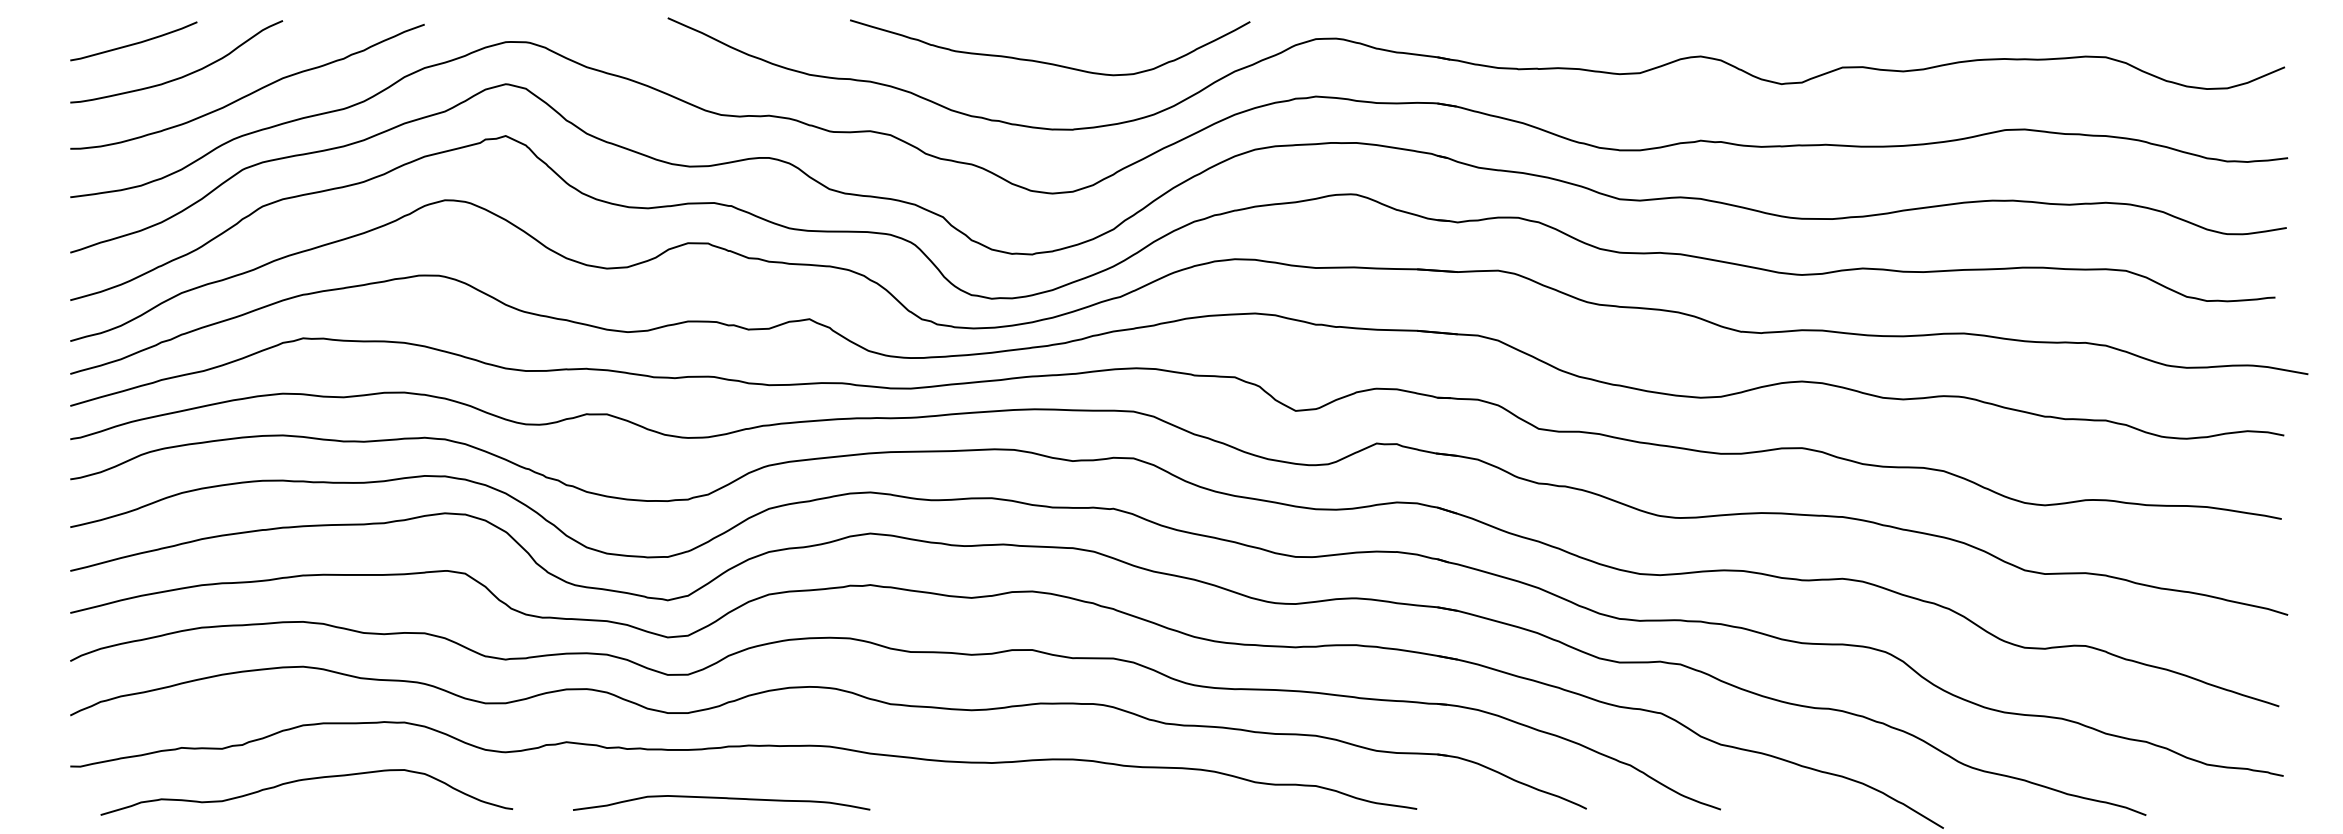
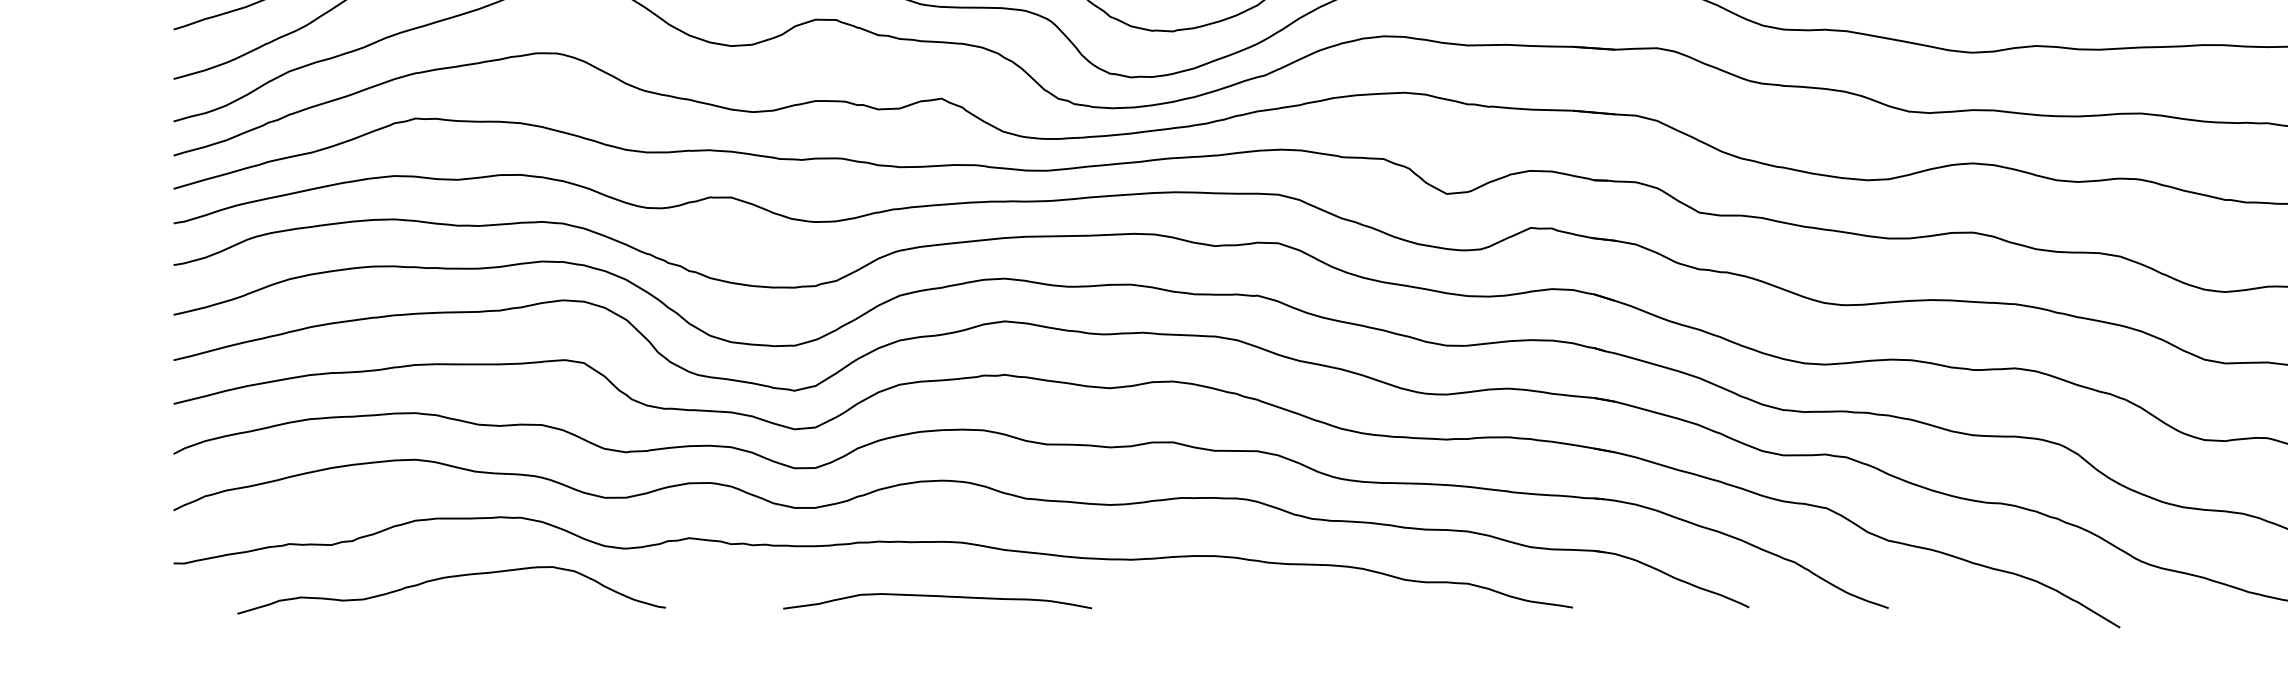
curve: (306, 780) -> (451, 577), moved
curve: (721, 798) -> (937, 596), moved

